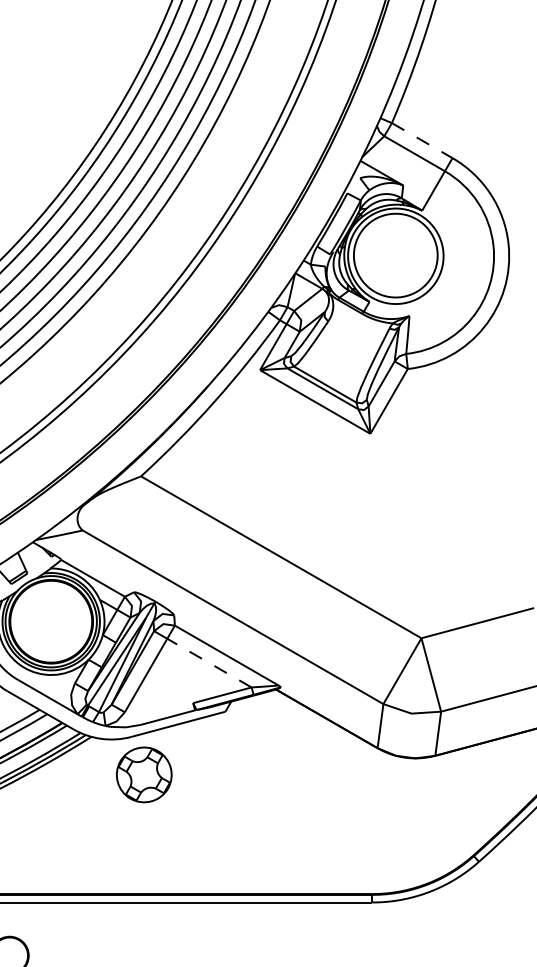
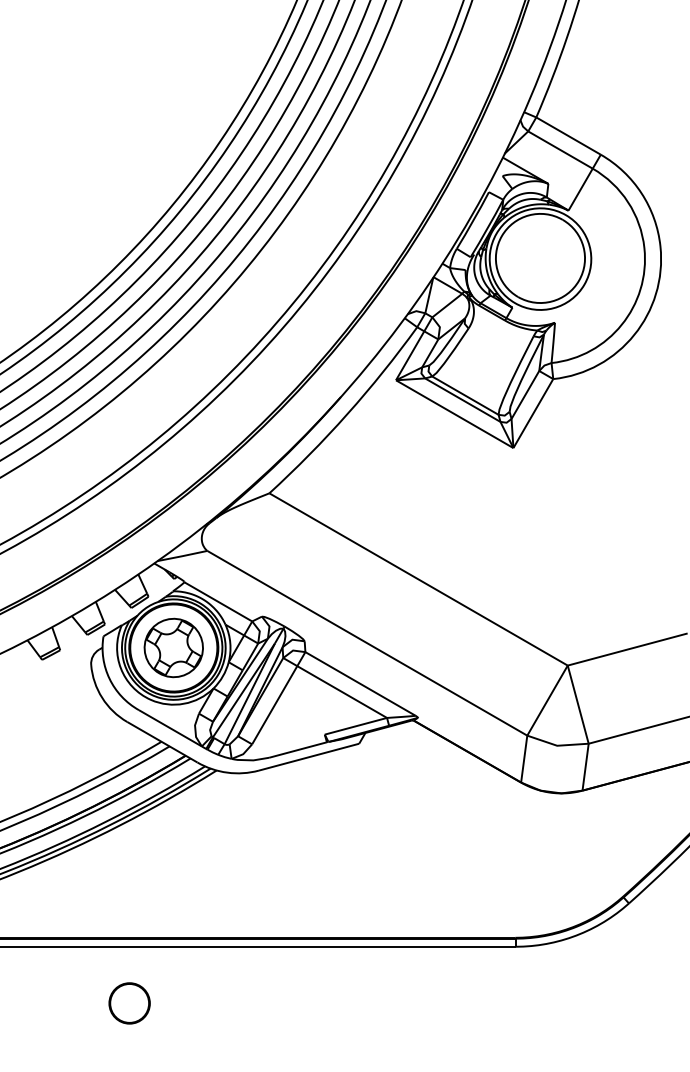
line: (423, 141) -> (569, 136), dashed -> solid
line: (209, 663) -> (342, 692), dashed -> solid
part: (143, 774) -> (173, 647), moved

